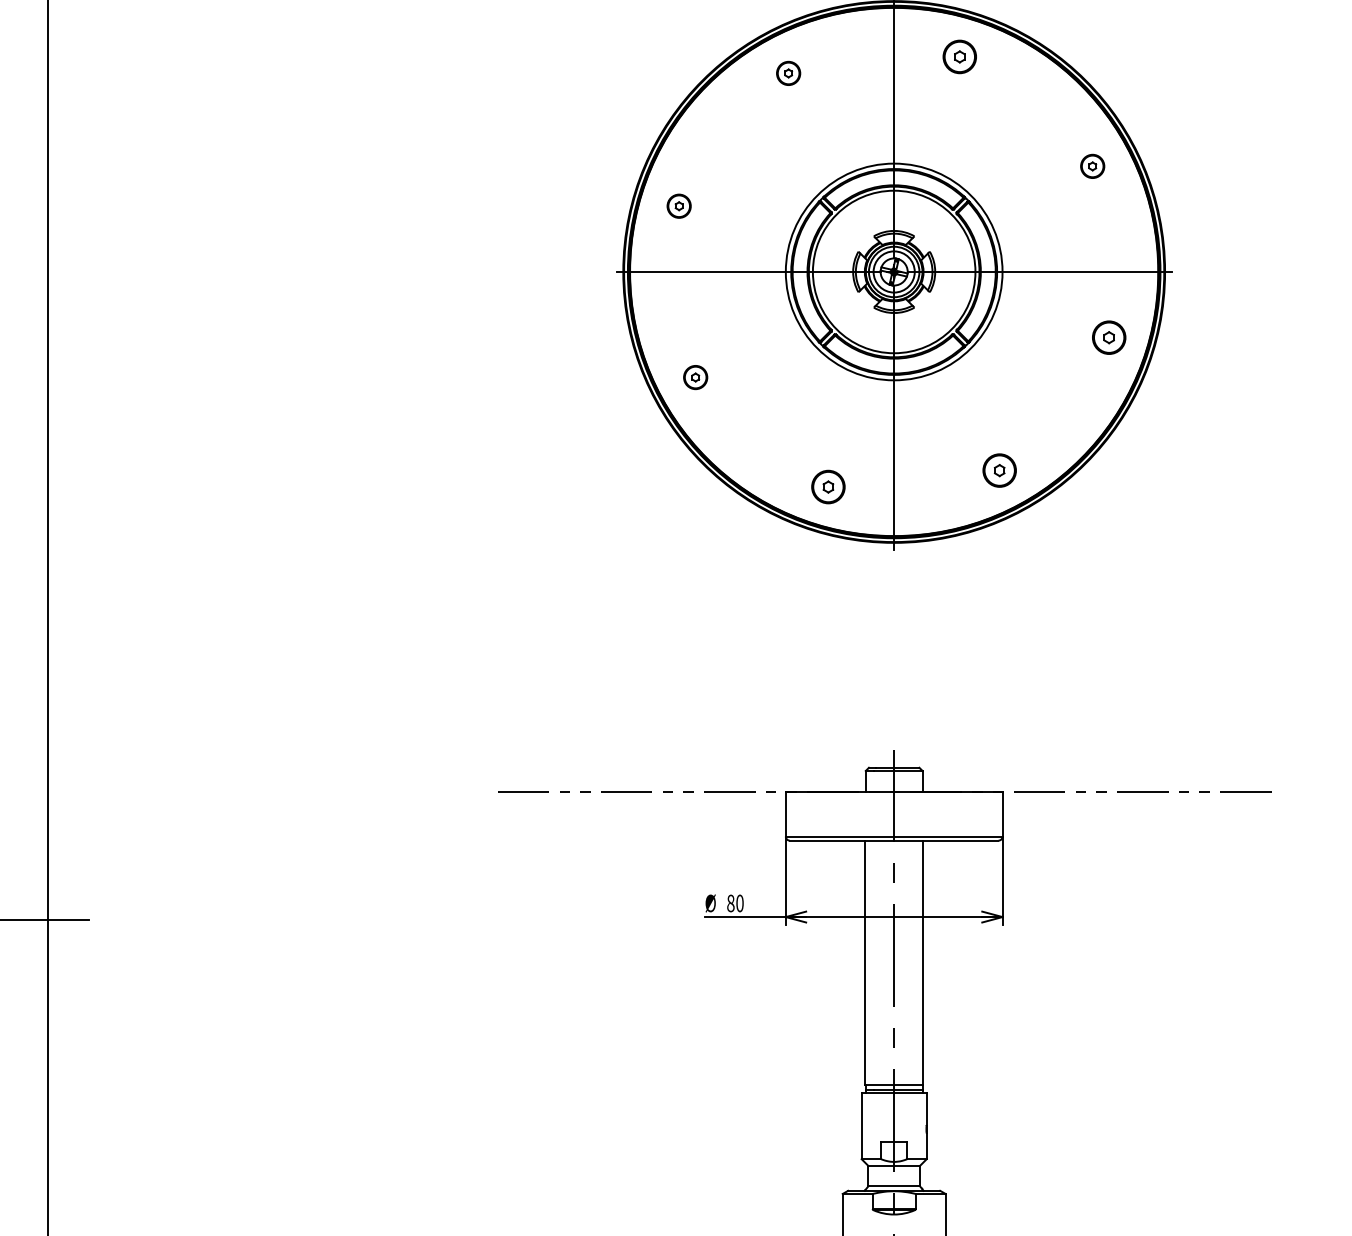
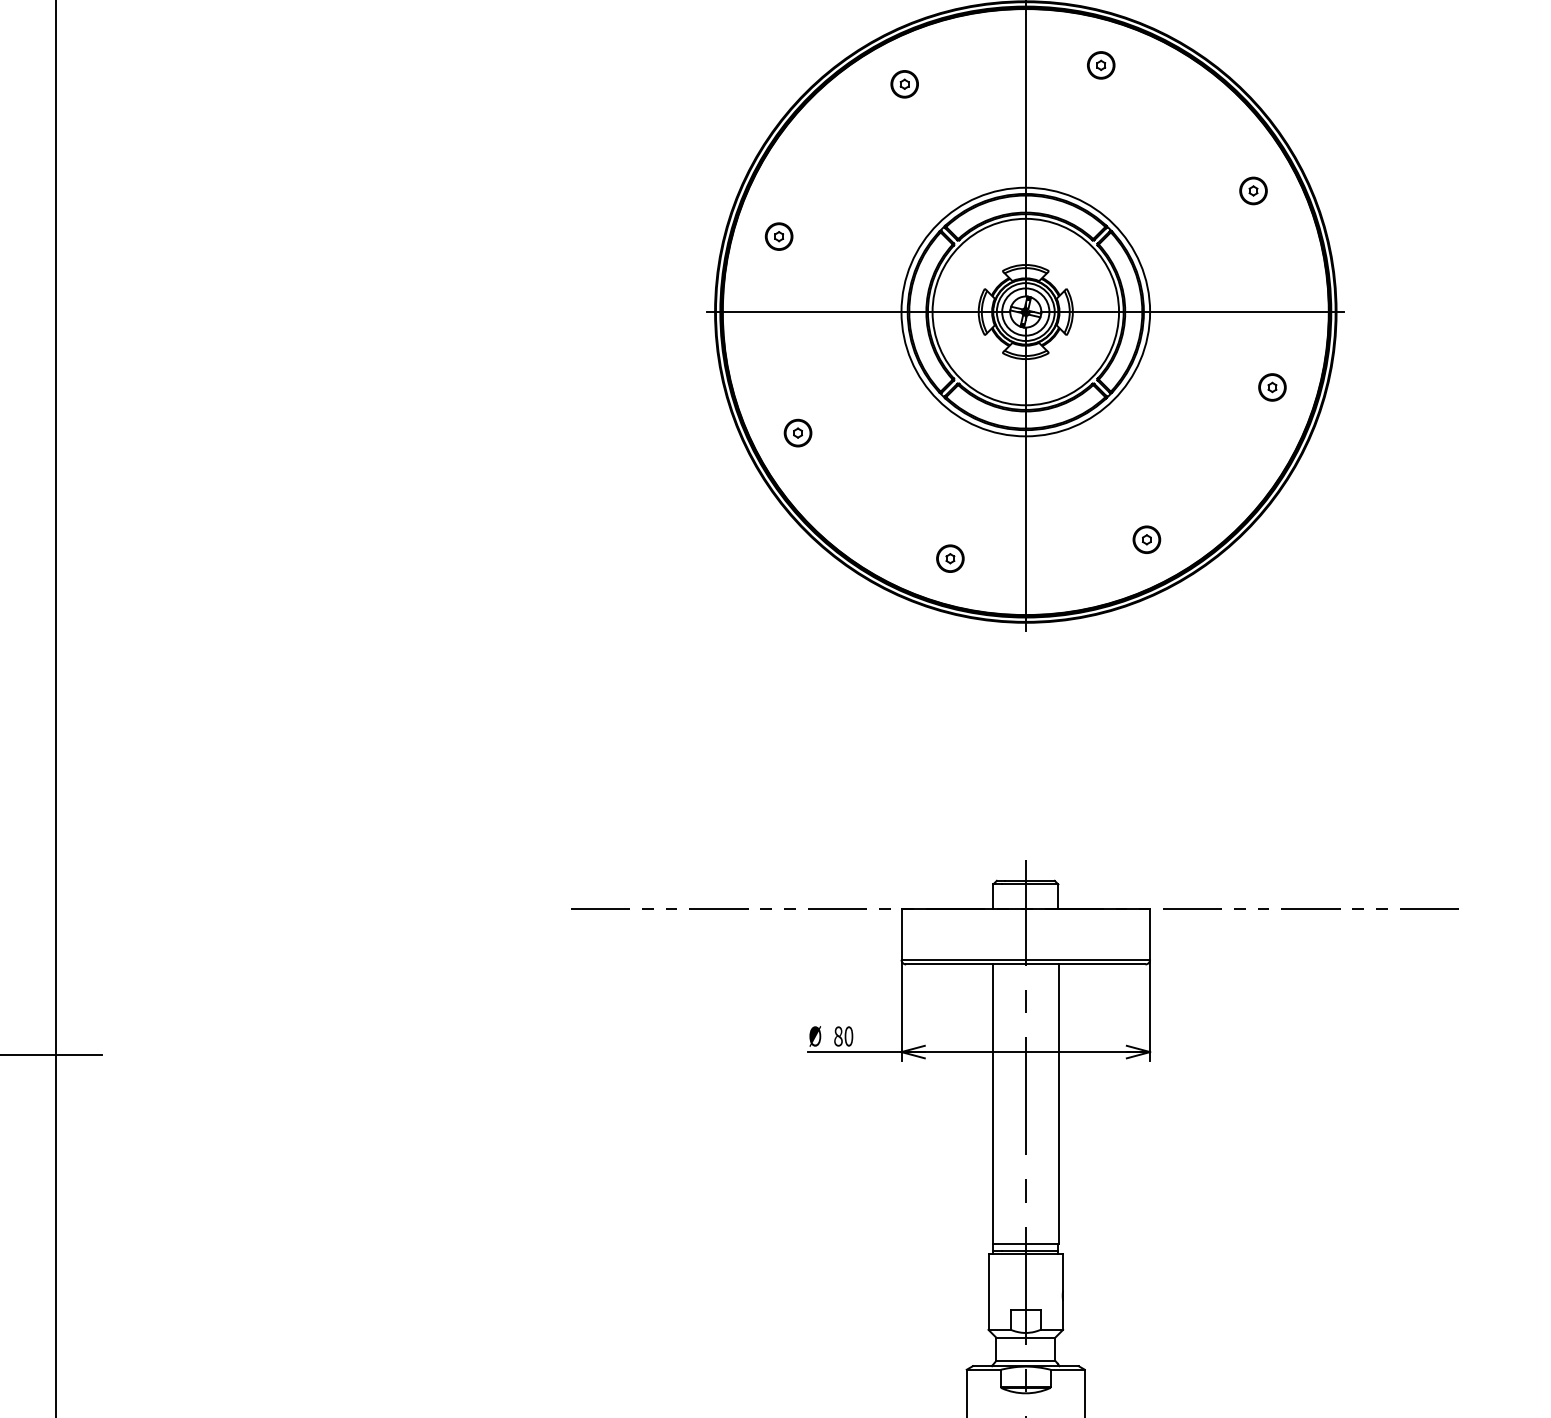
part: (960, 57) -> (1101, 65), size x0.71
part: (1109, 337) -> (1272, 387), size x0.71
part: (999, 470) -> (1146, 539), size x0.71
part: (828, 486) -> (950, 558), size x0.71

